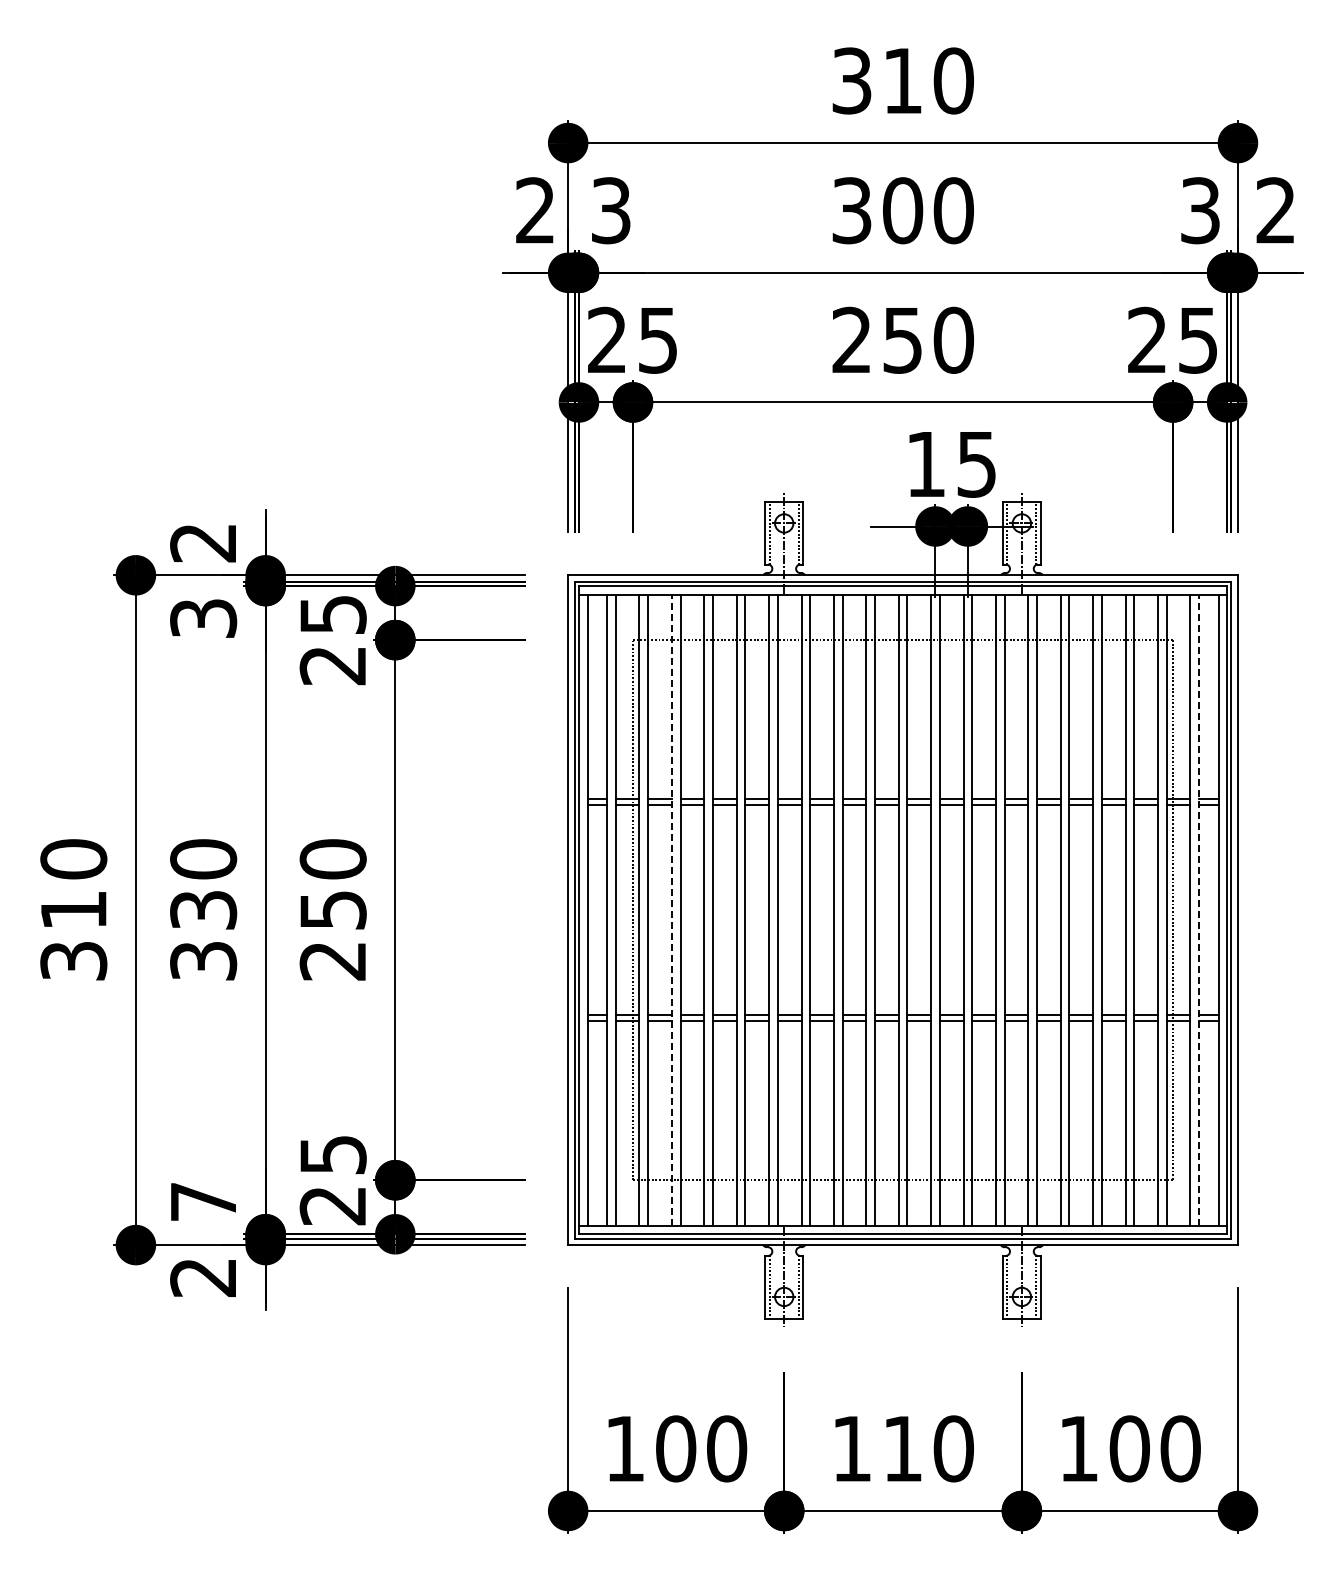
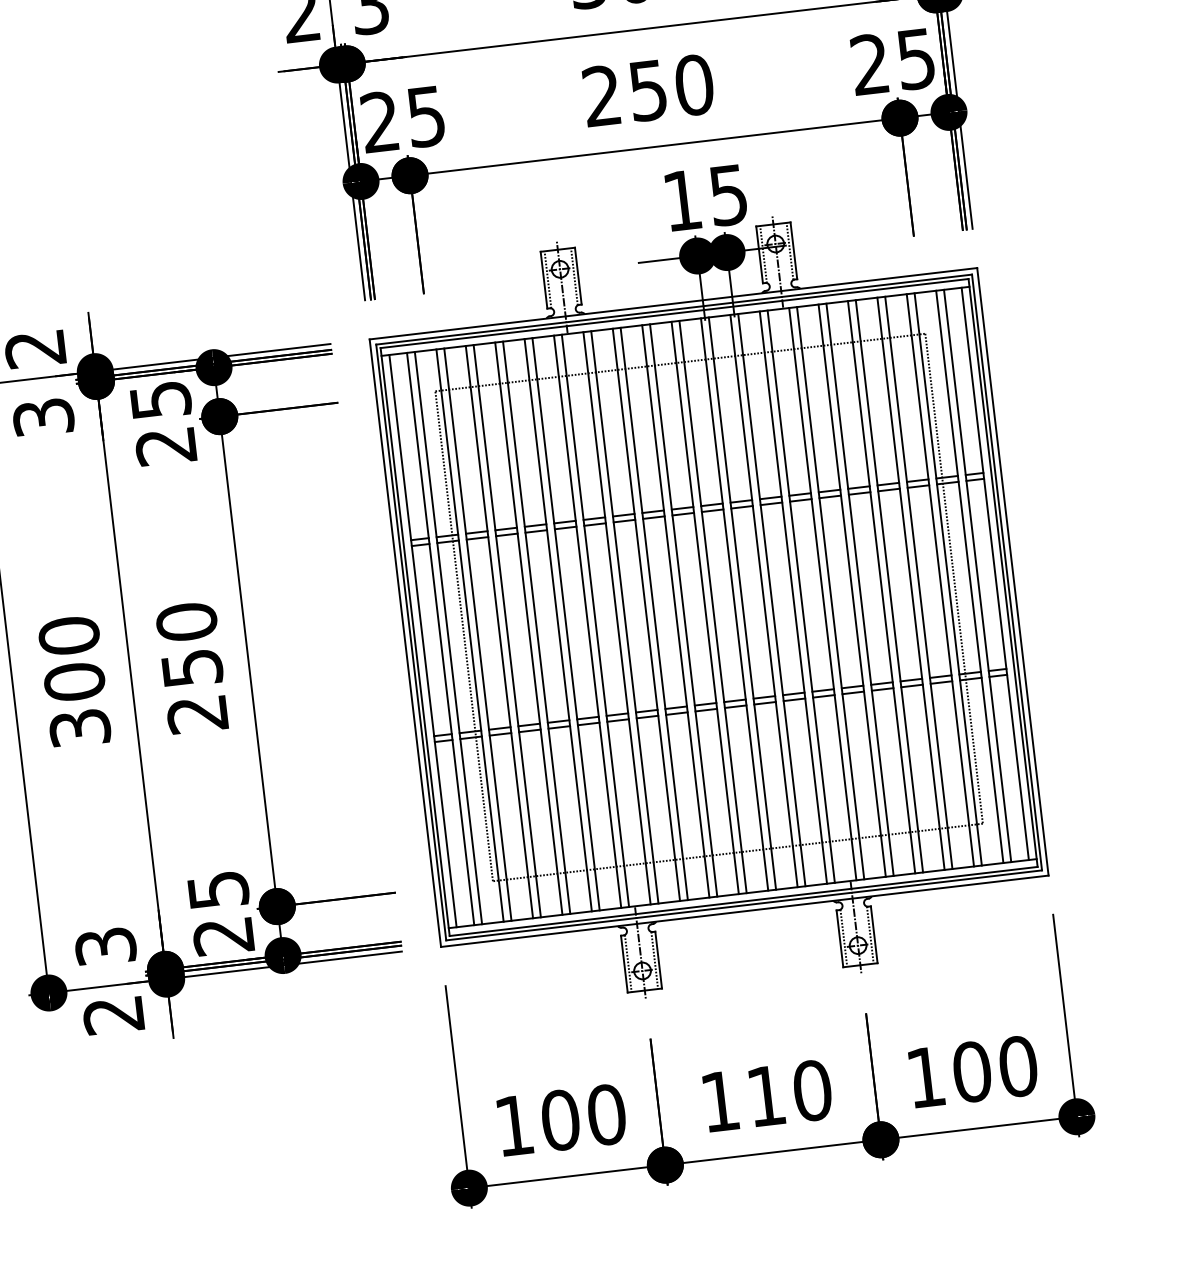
line: (671, 909) -> (499, 631), dashed -> solid
line: (1199, 909) -> (977, 575), dashed -> solid
text: (203, 910) -> (74, 682), 330 -> 300
text: (203, 1201) -> (105, 946), 7 -> 3

